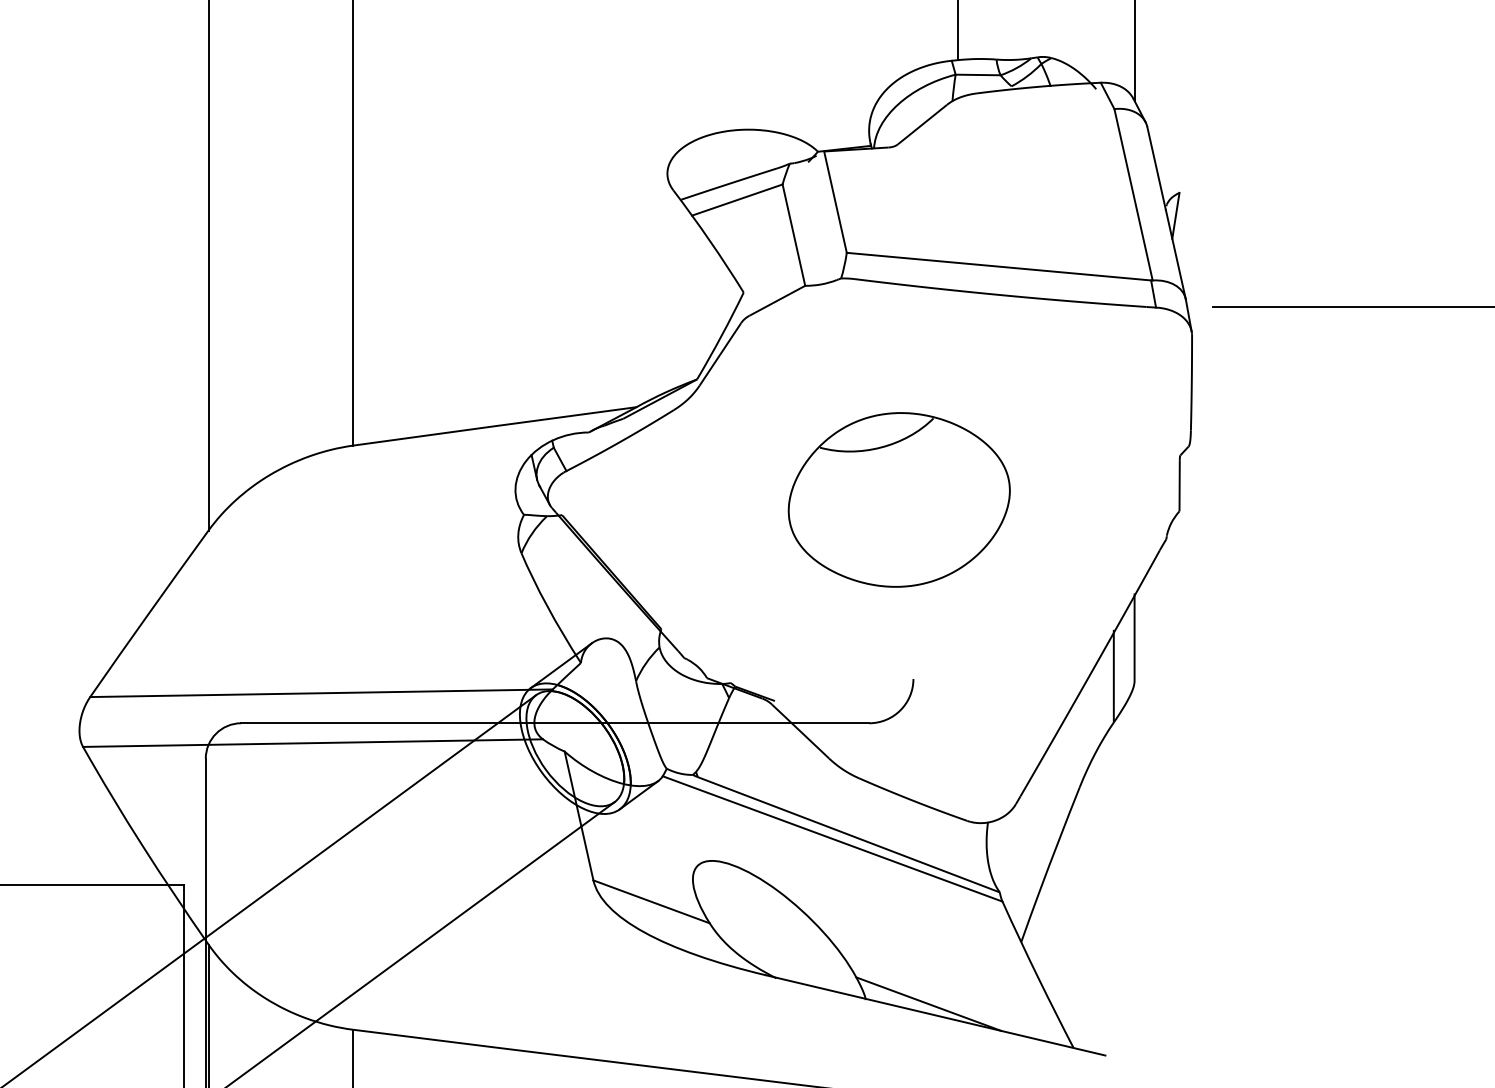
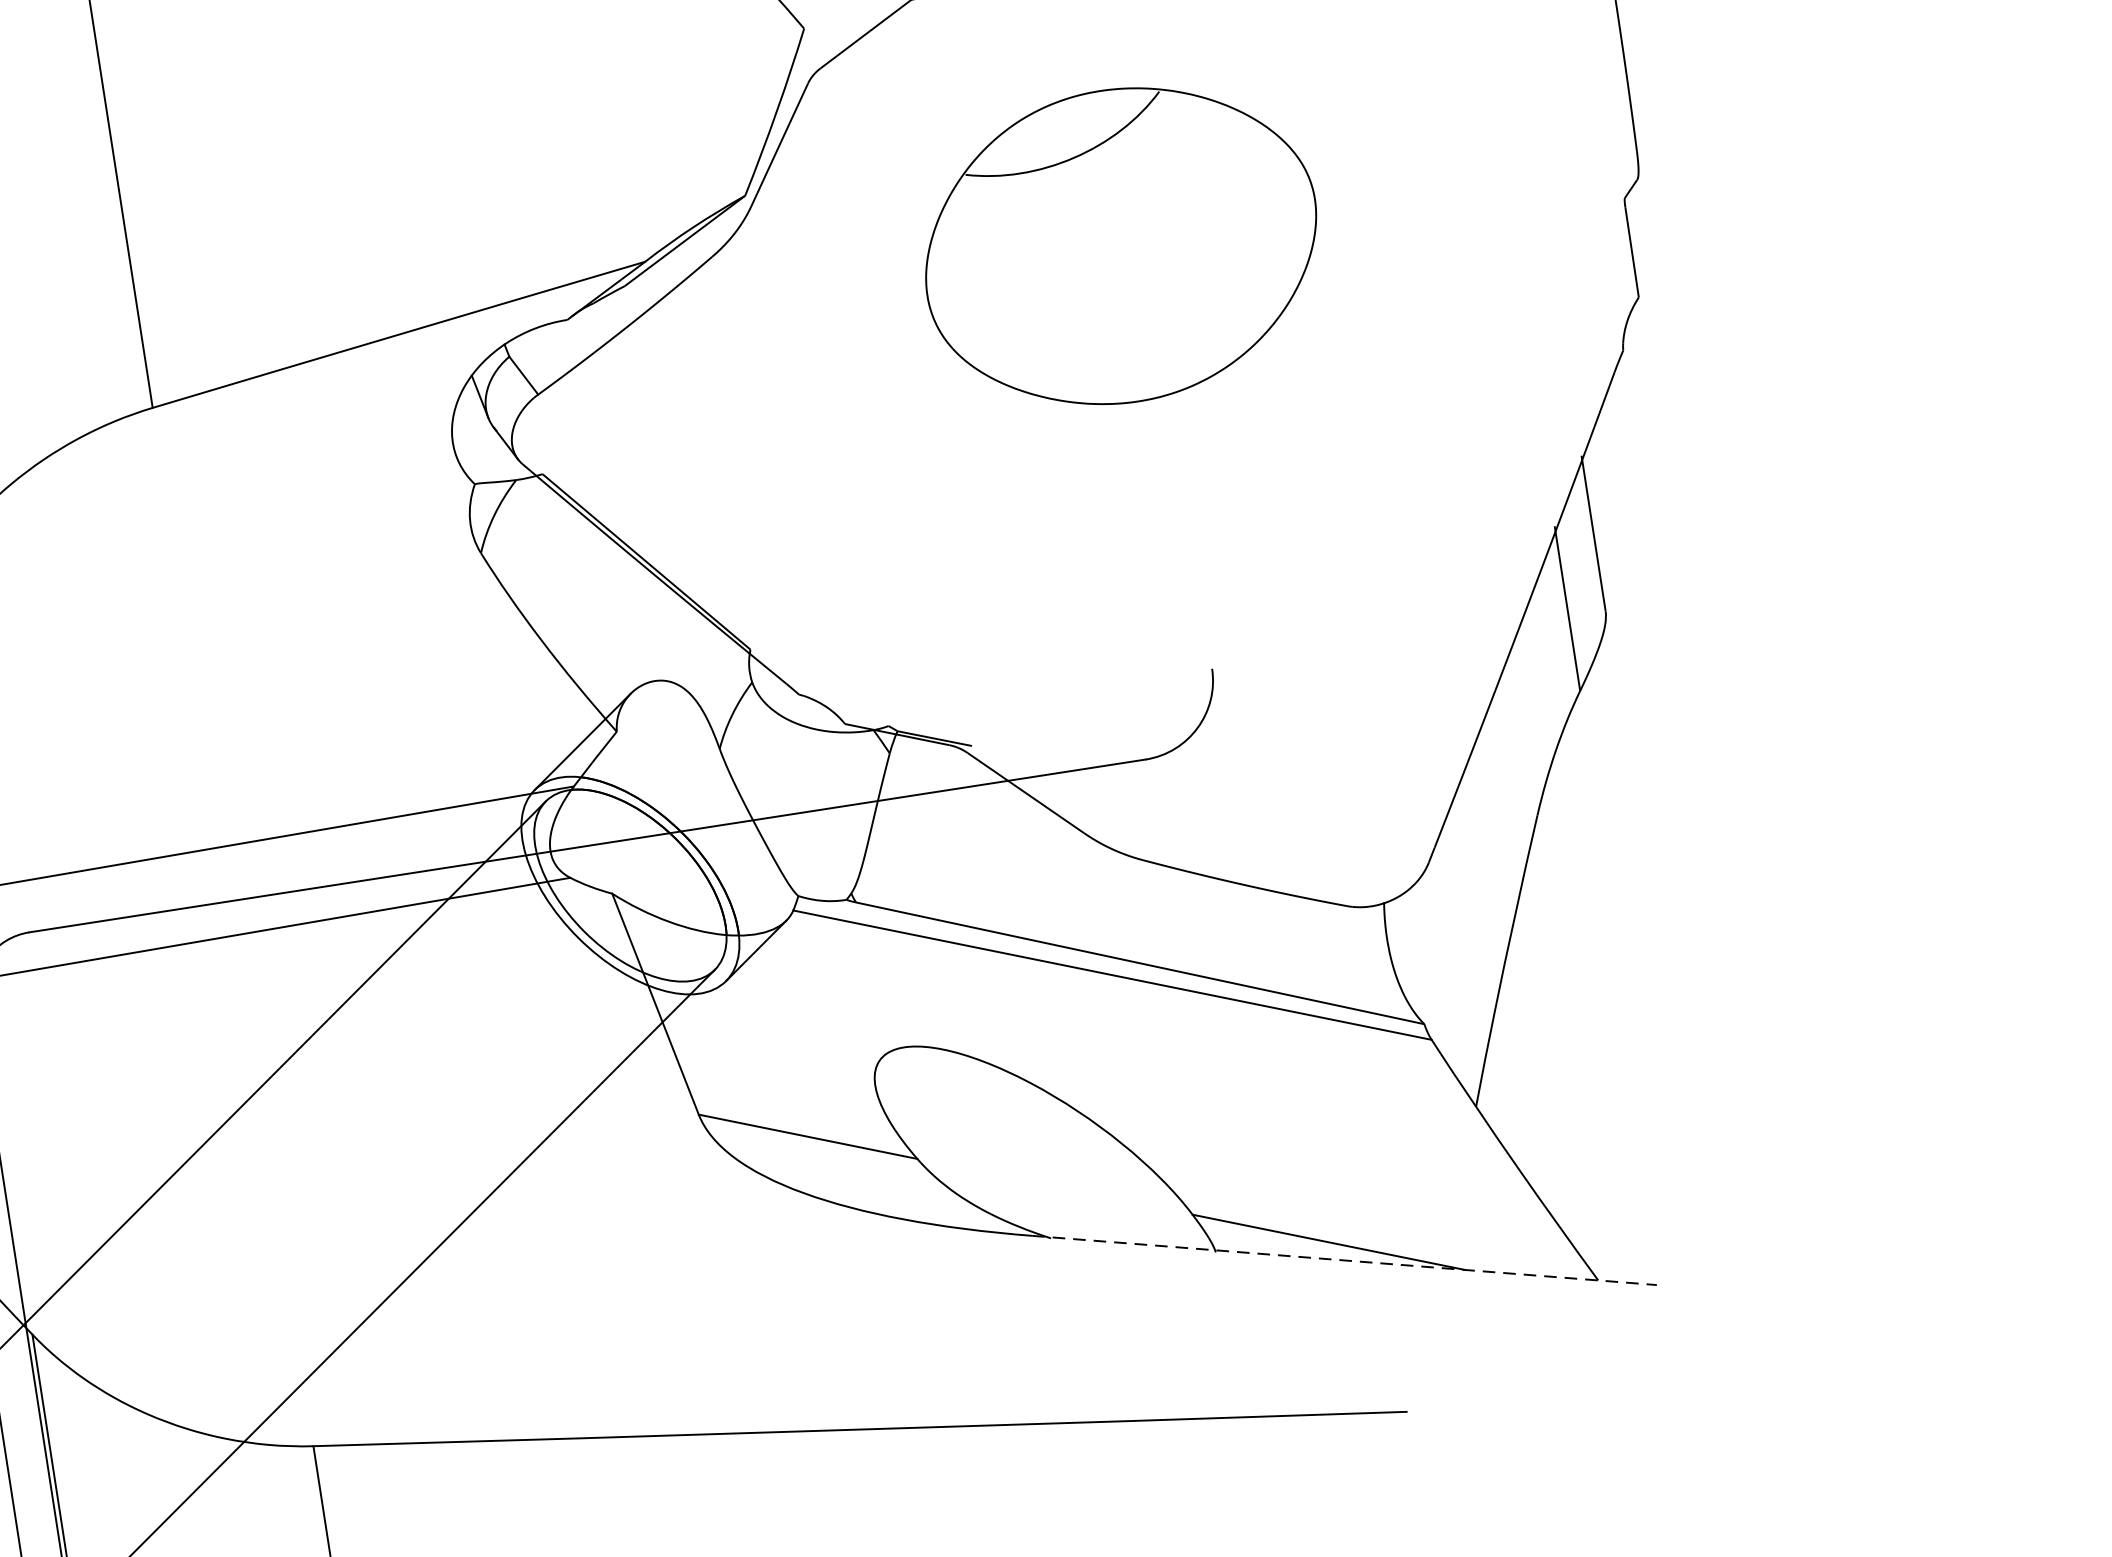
part: (898, 499) -> (1119, 245), moved
line: (936, 1015) -> (1345, 1260), solid -> dashed

